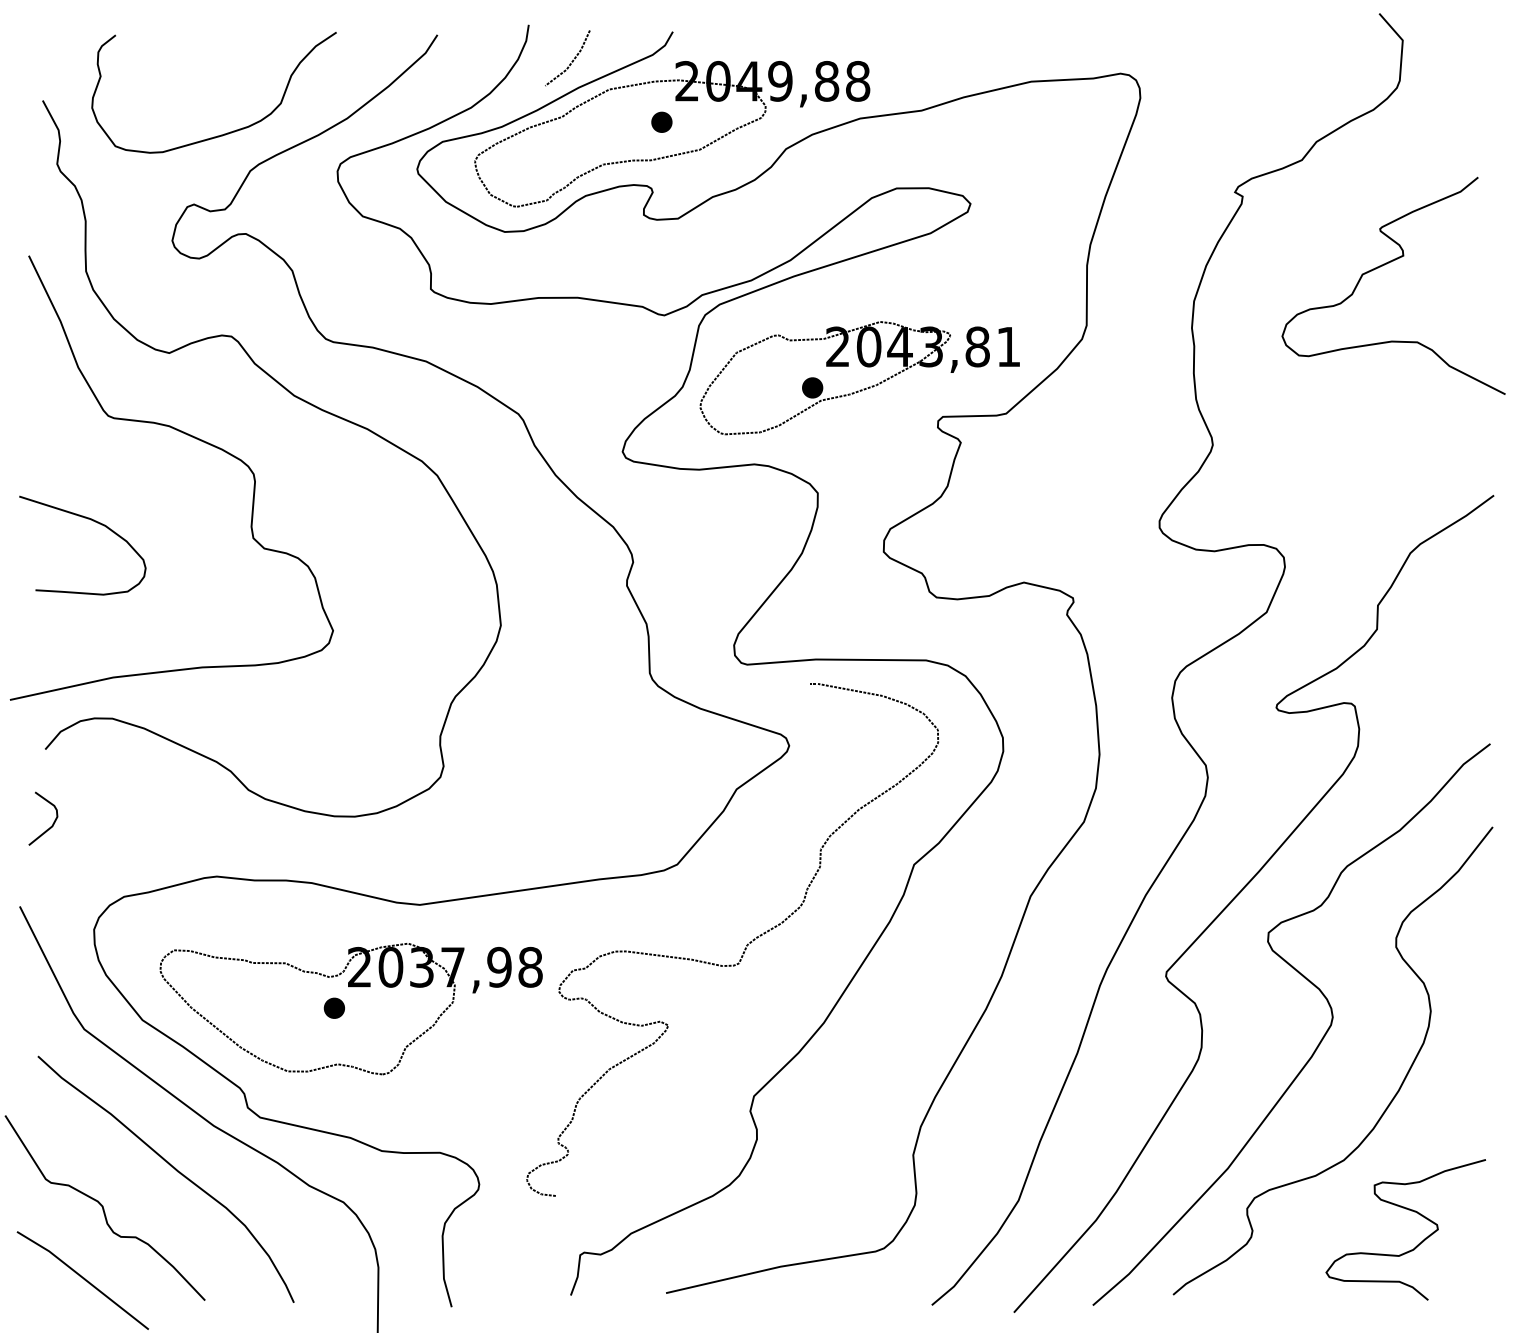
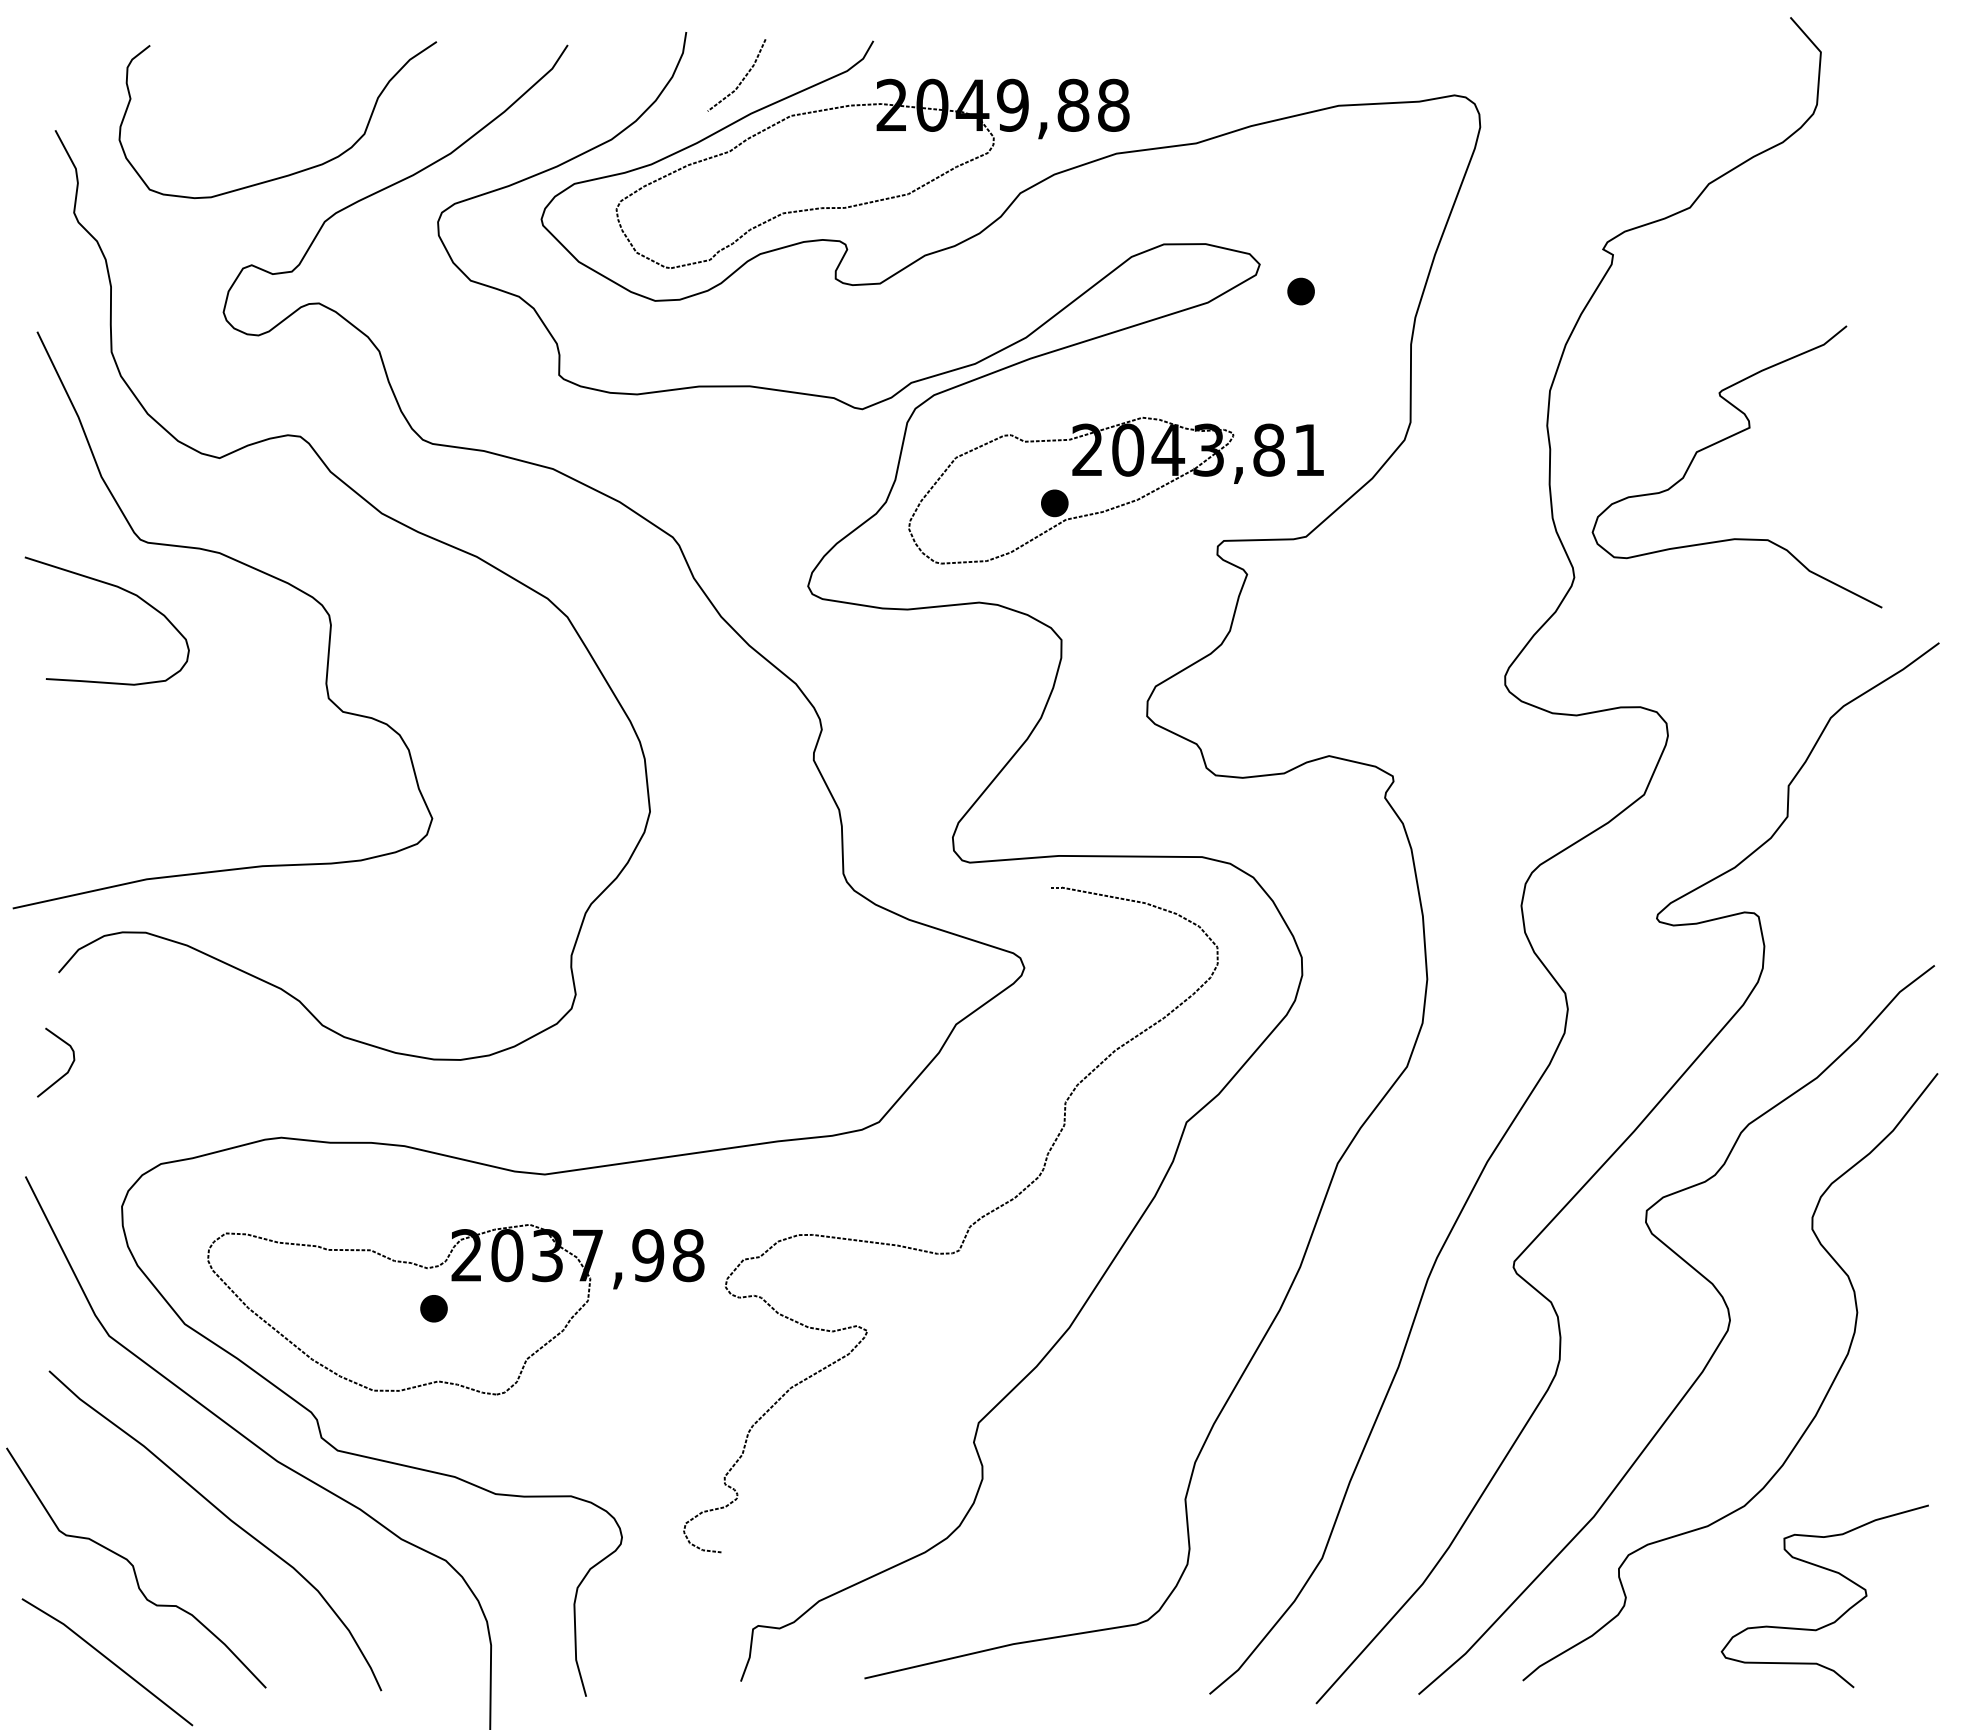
part: (661, 122) -> (1300, 291), moved
curve: (1383, 265) -> (1724, 440), moved
curve: (92, 521) -> (120, 589), moved

